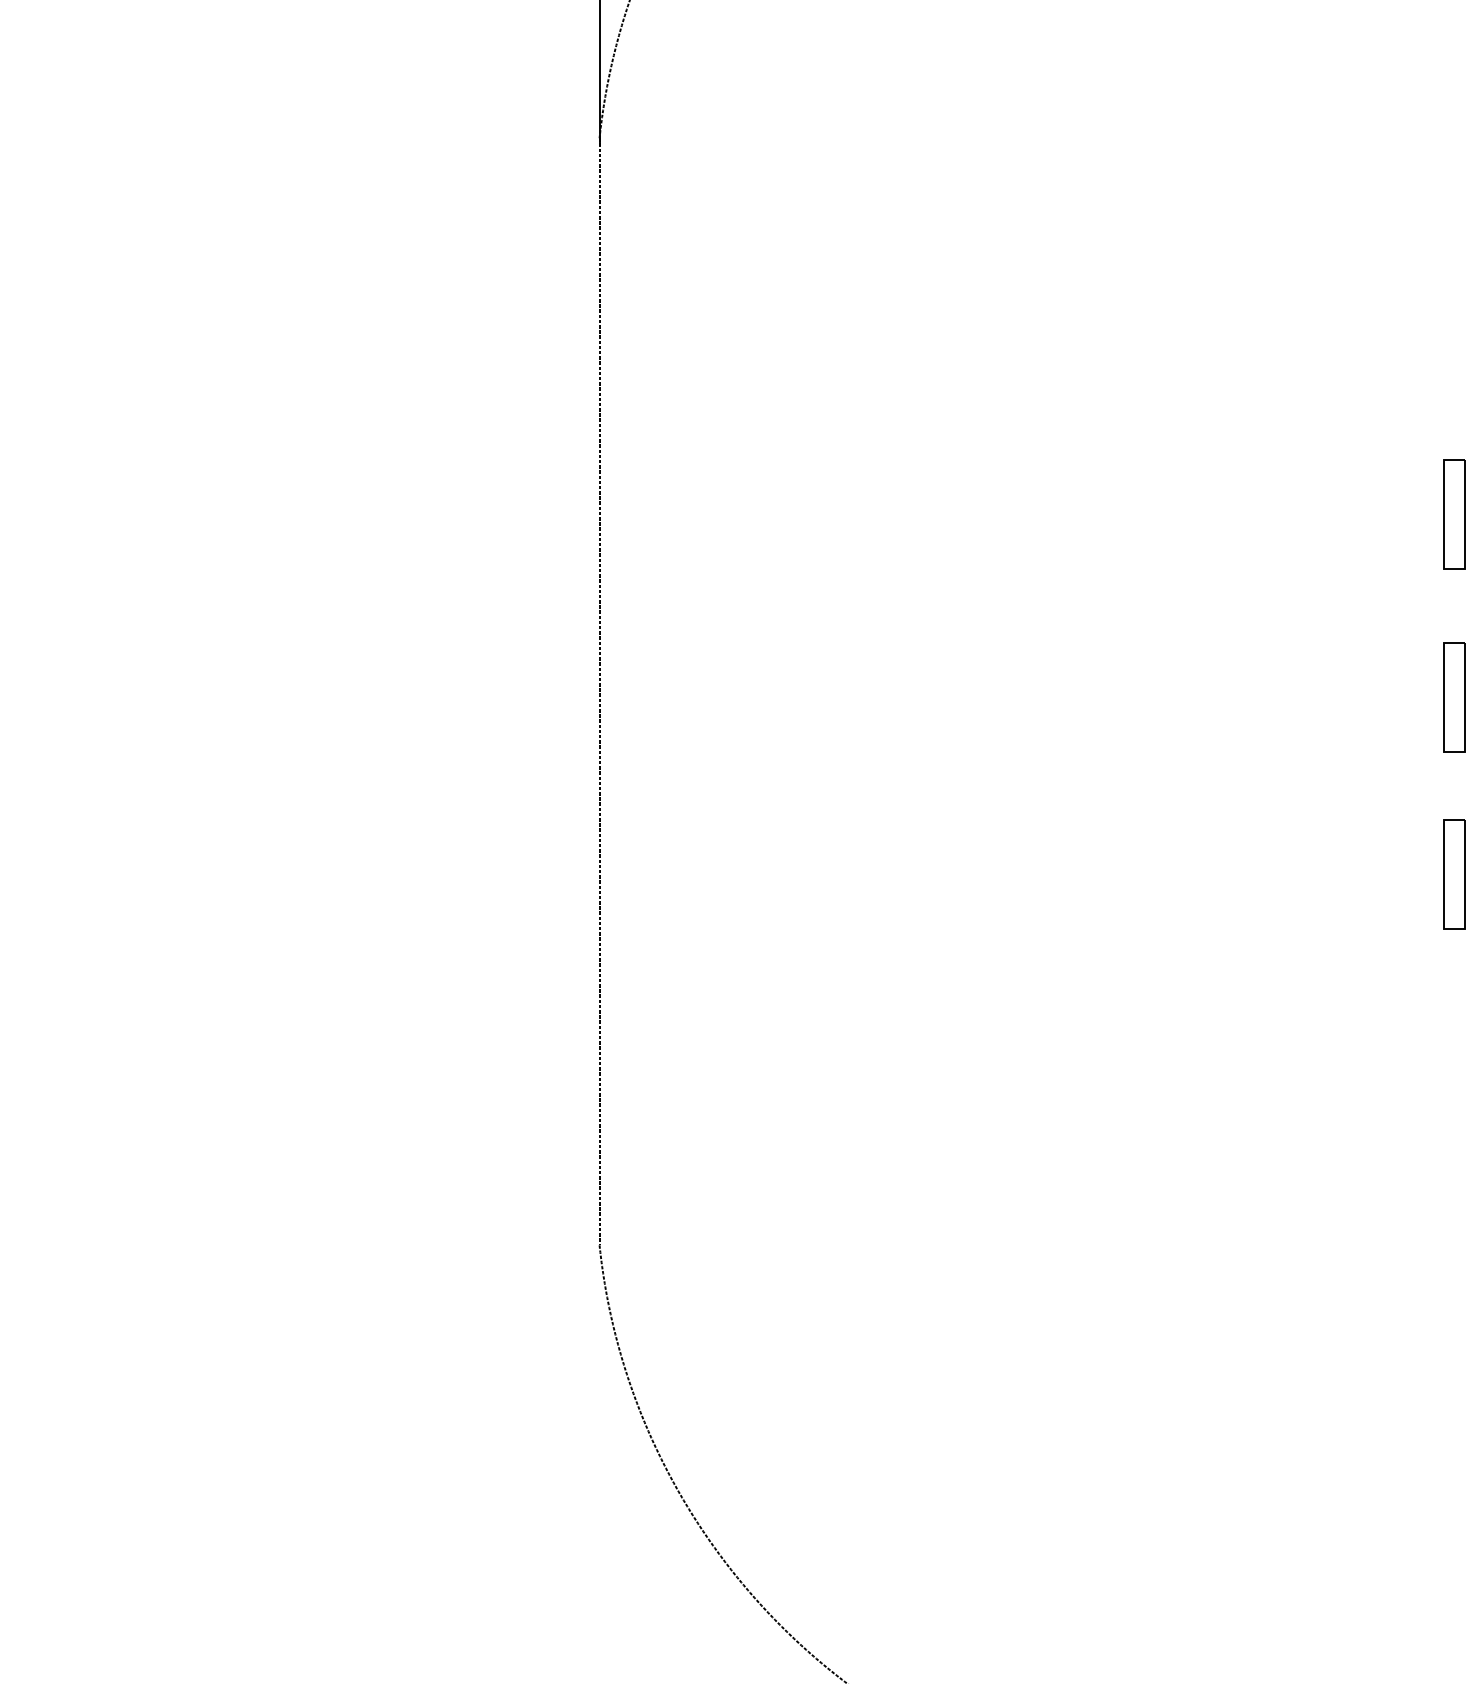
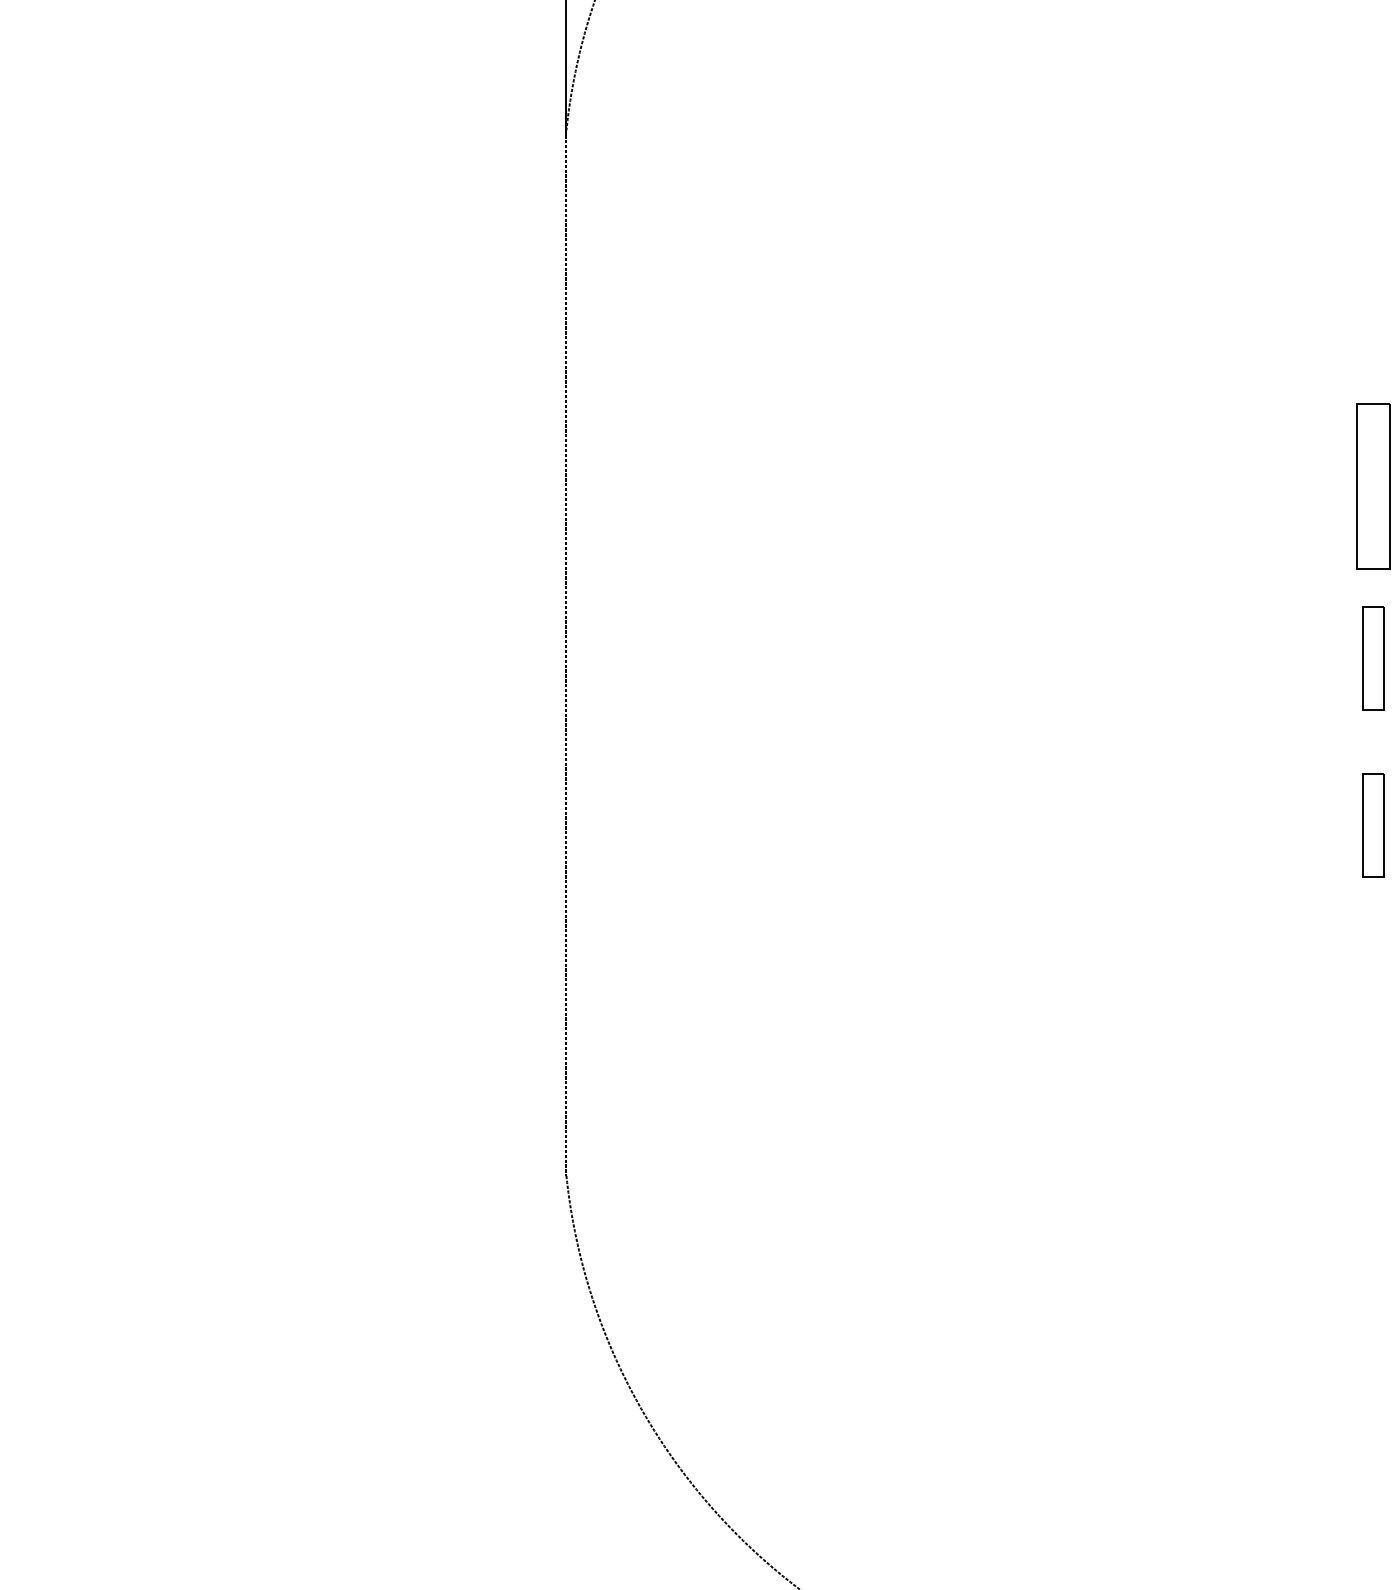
part: (1454, 514) -> (1373, 485), size x1.6

